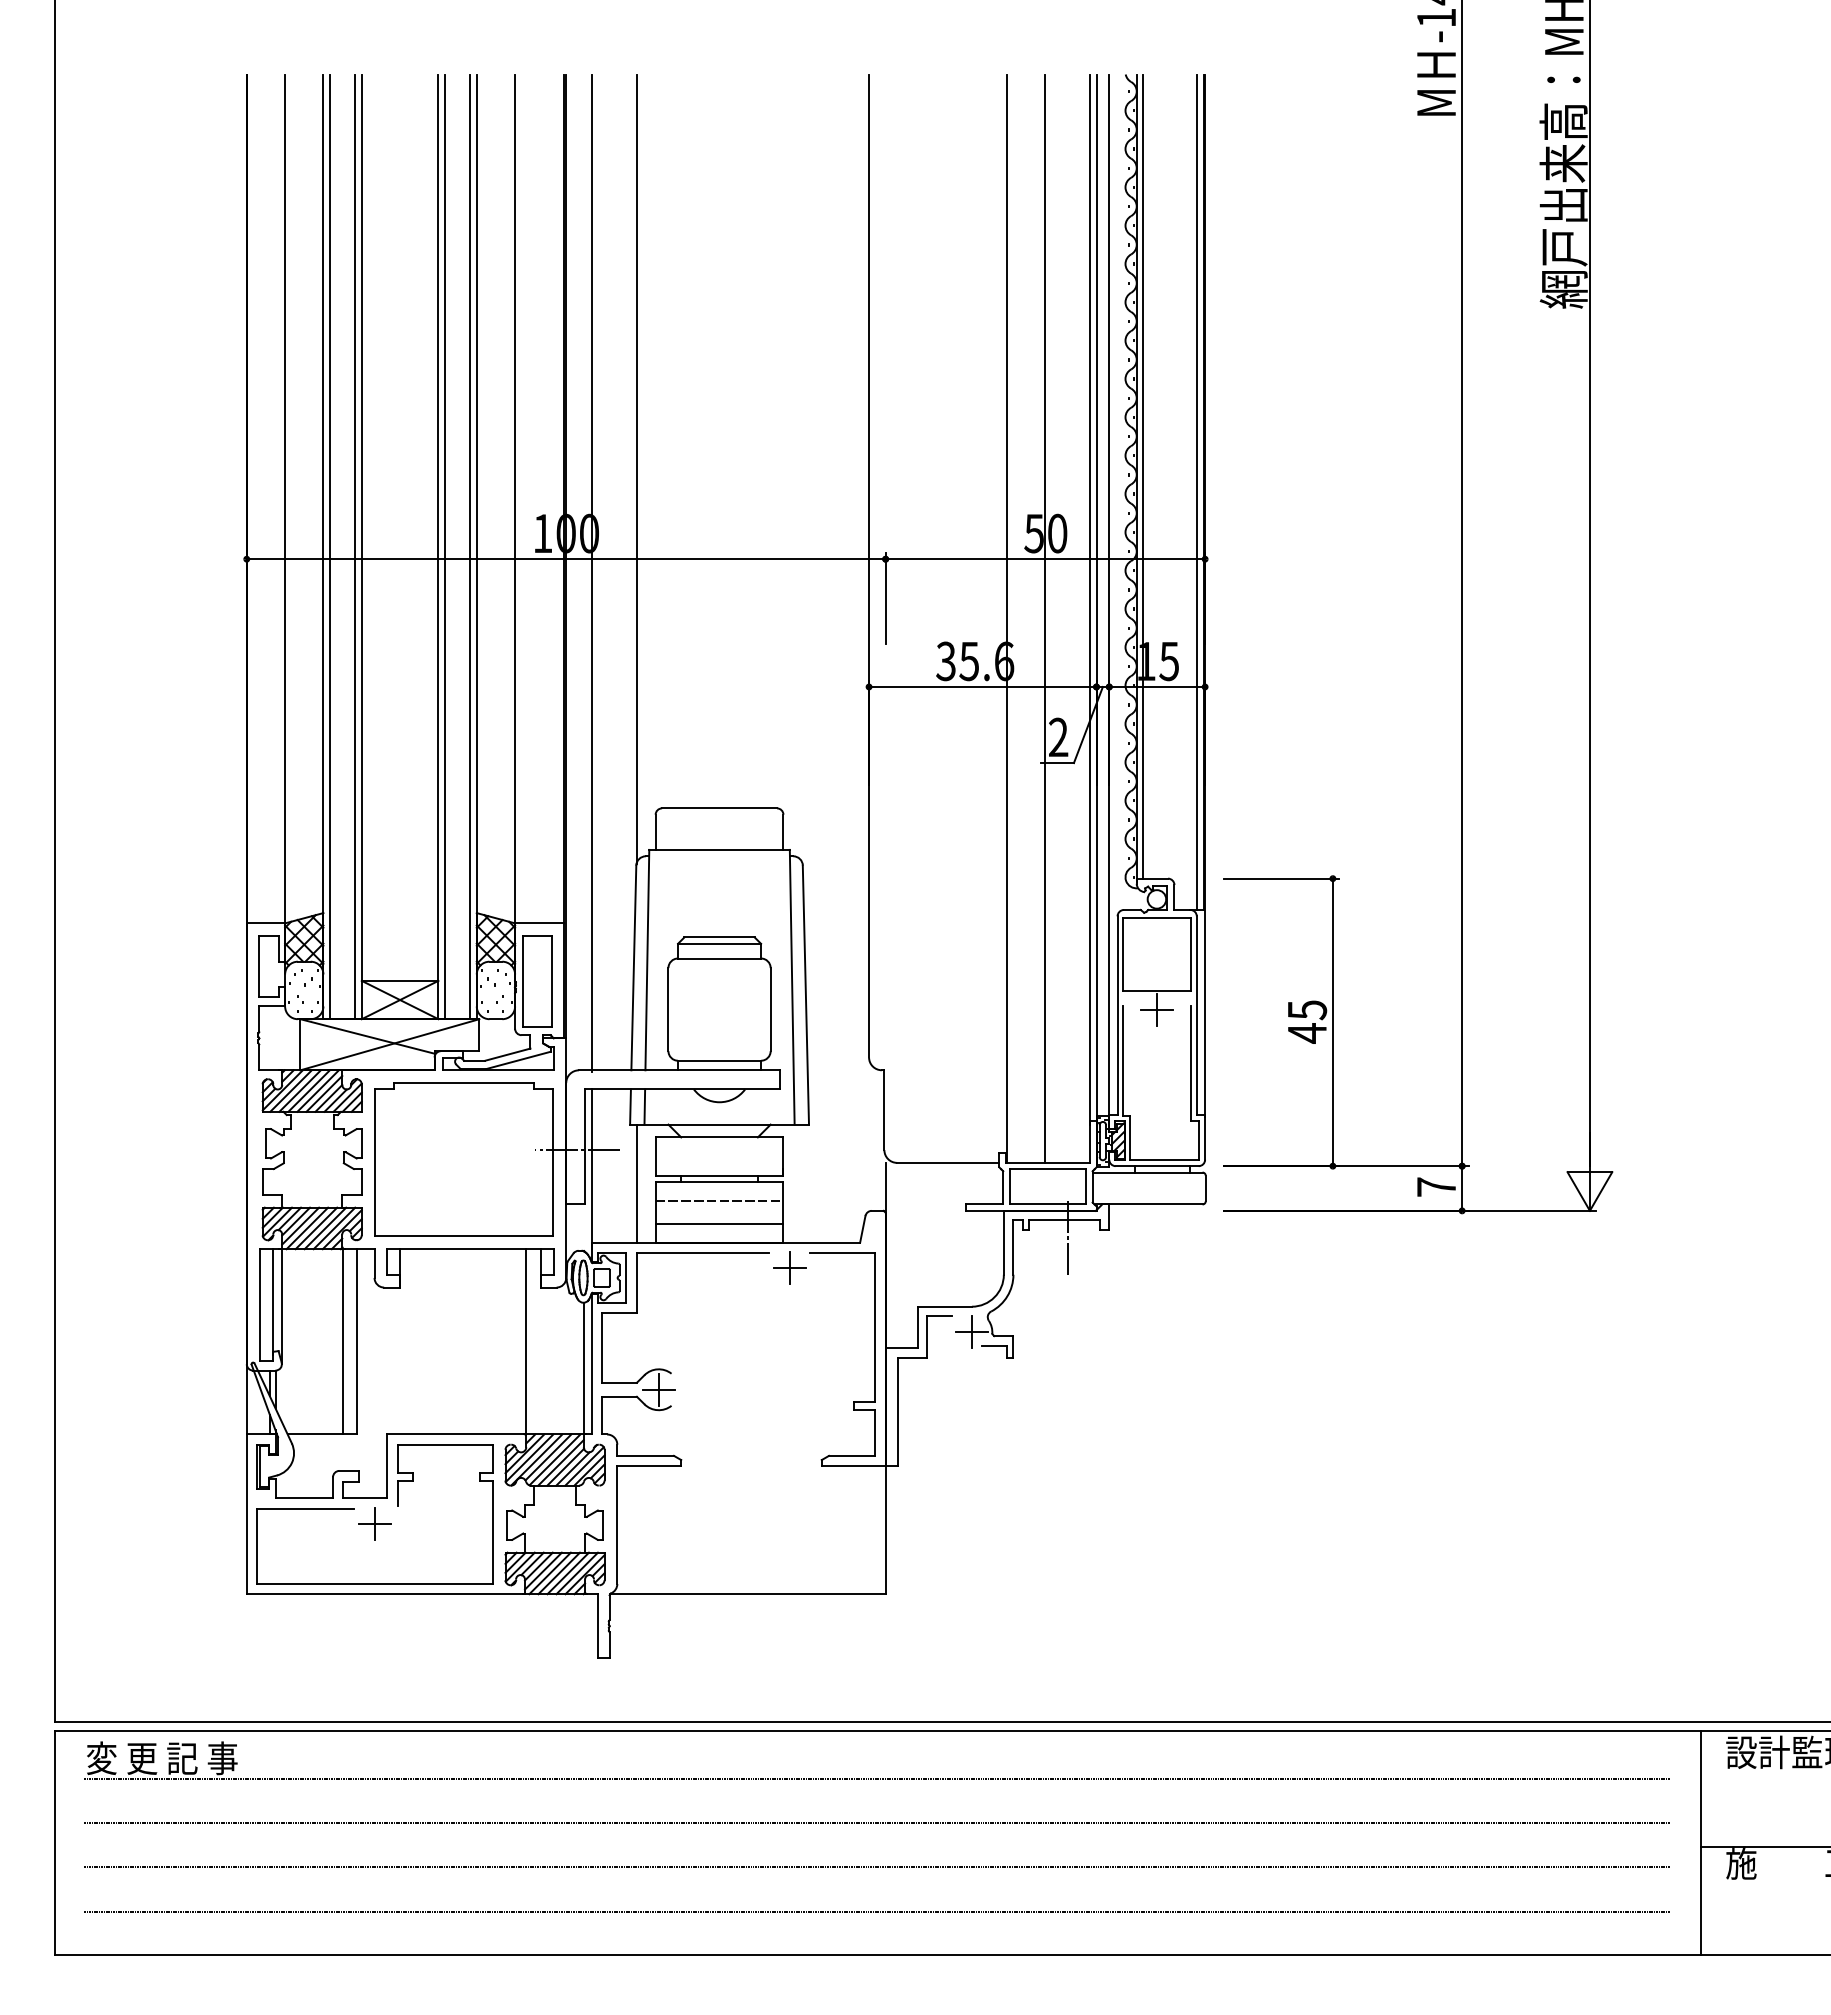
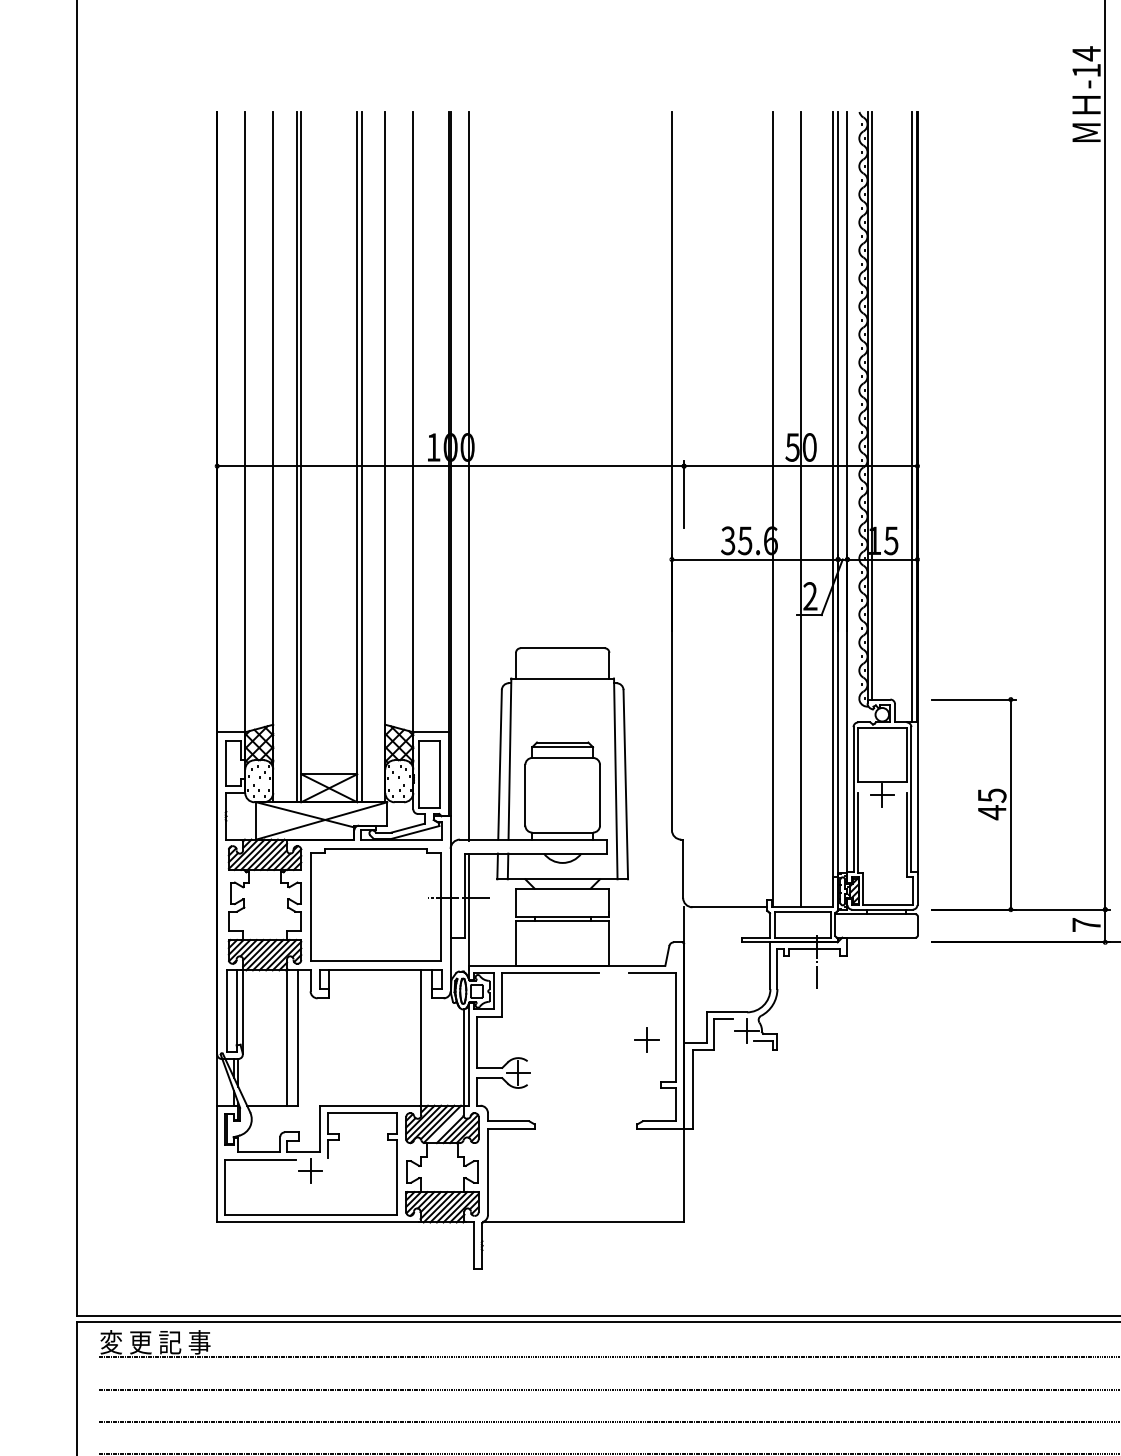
line: (636, 468) -> (502, 399), removed
line: (329, 546) -> (277, 456), removed
line: (470, 546) -> (380, 456), removed
line: (636, 1183) -> (502, 922), removed
line: (719, 1201) -> (562, 935), removed
line: (719, 1223) -> (562, 951), removed
part: (789, 1267) -> (646, 1039), moved
line: (560, 1462) -> (446, 1126), removed

